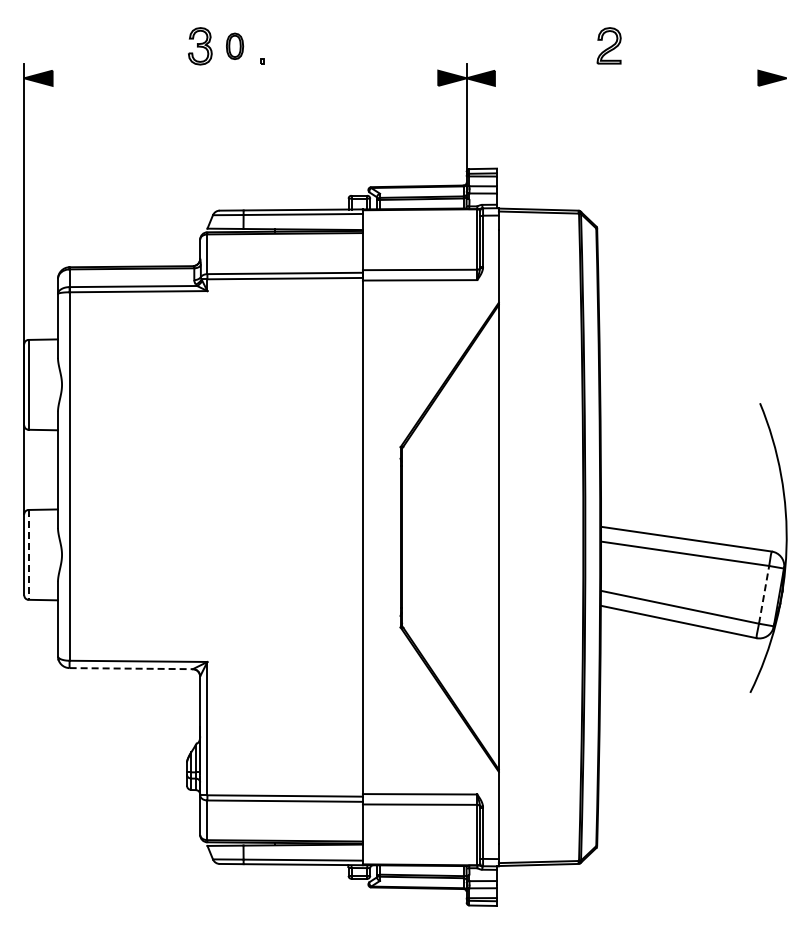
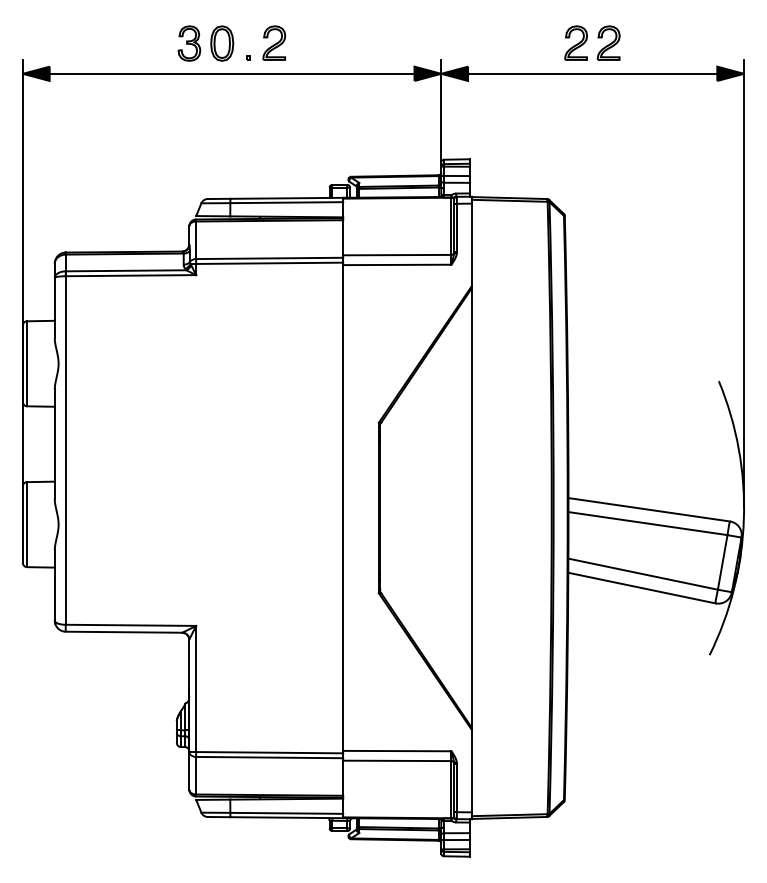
part: (289, 45) -> (273, 42), added
part: (643, 45) -> (608, 42), added
part: (234, 46) -> (221, 43), size x1.43
line: (245, 78) -> (232, 74), added
line: (626, 78) -> (592, 74), added
line: (786, 300) -> (743, 284), added
line: (28, 554) -> (26, 524), dashed -> solid
line: (764, 594) -> (723, 562), dashed -> solid
line: (131, 668) -> (124, 632), dashed -> solid

